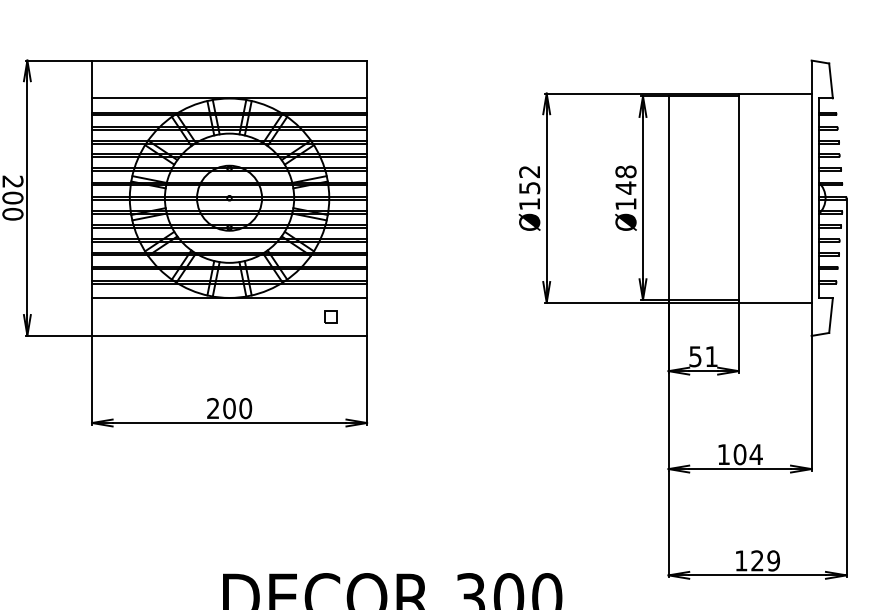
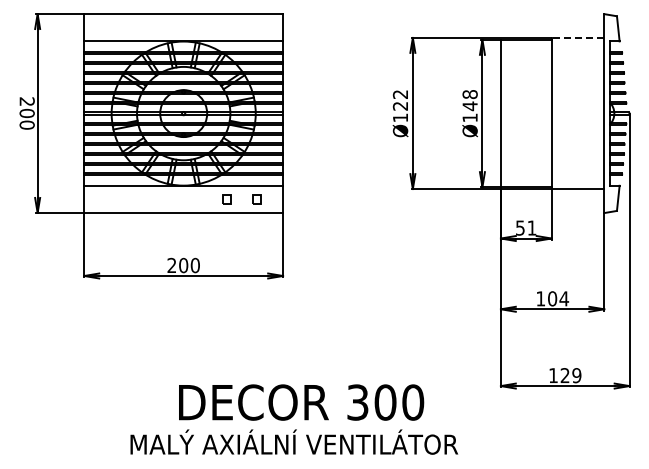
line: (774, 92) -> (577, 37), solid -> dashed
text: (529, 188) -> (400, 106), Ø152 -> Ø122
part: (288, 317) -> (226, 199), added

